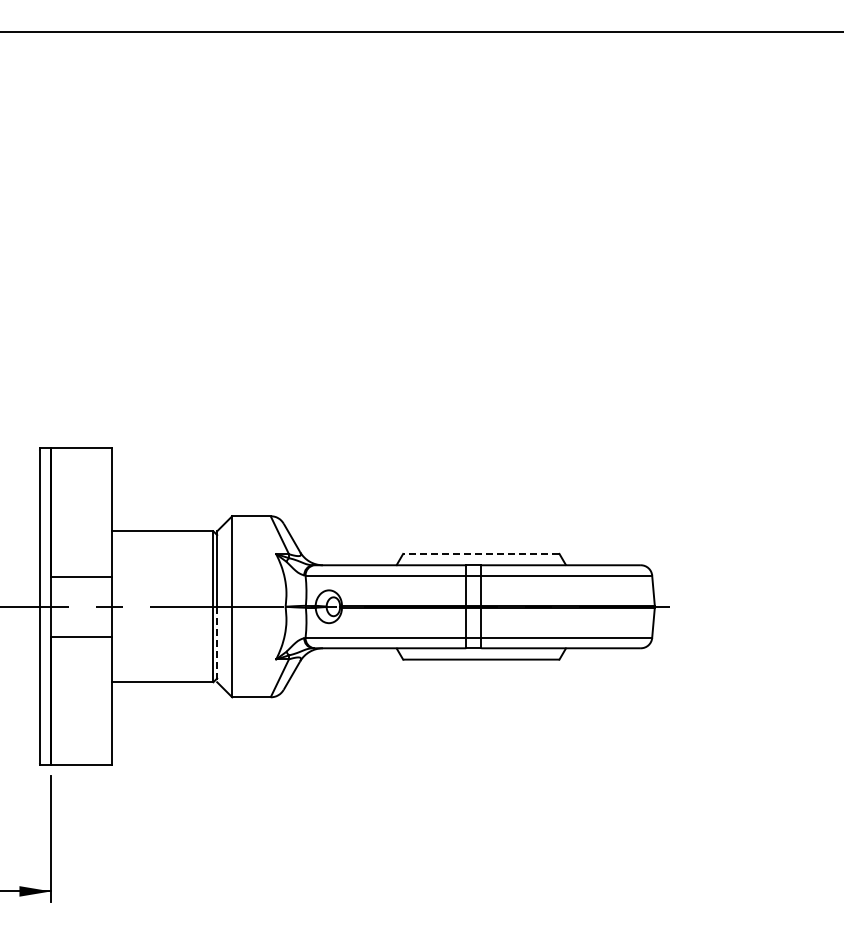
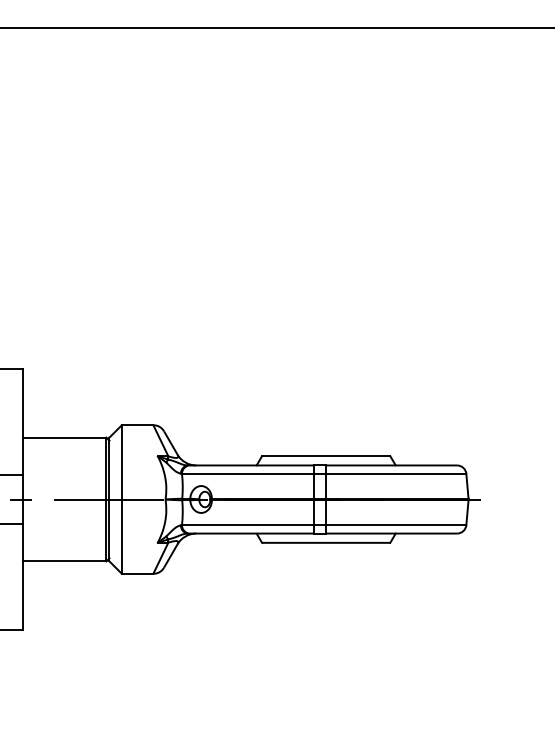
line: (480, 553) -> (325, 455), dashed -> solid
line: (217, 644) -> (109, 530), dashed -> solid

